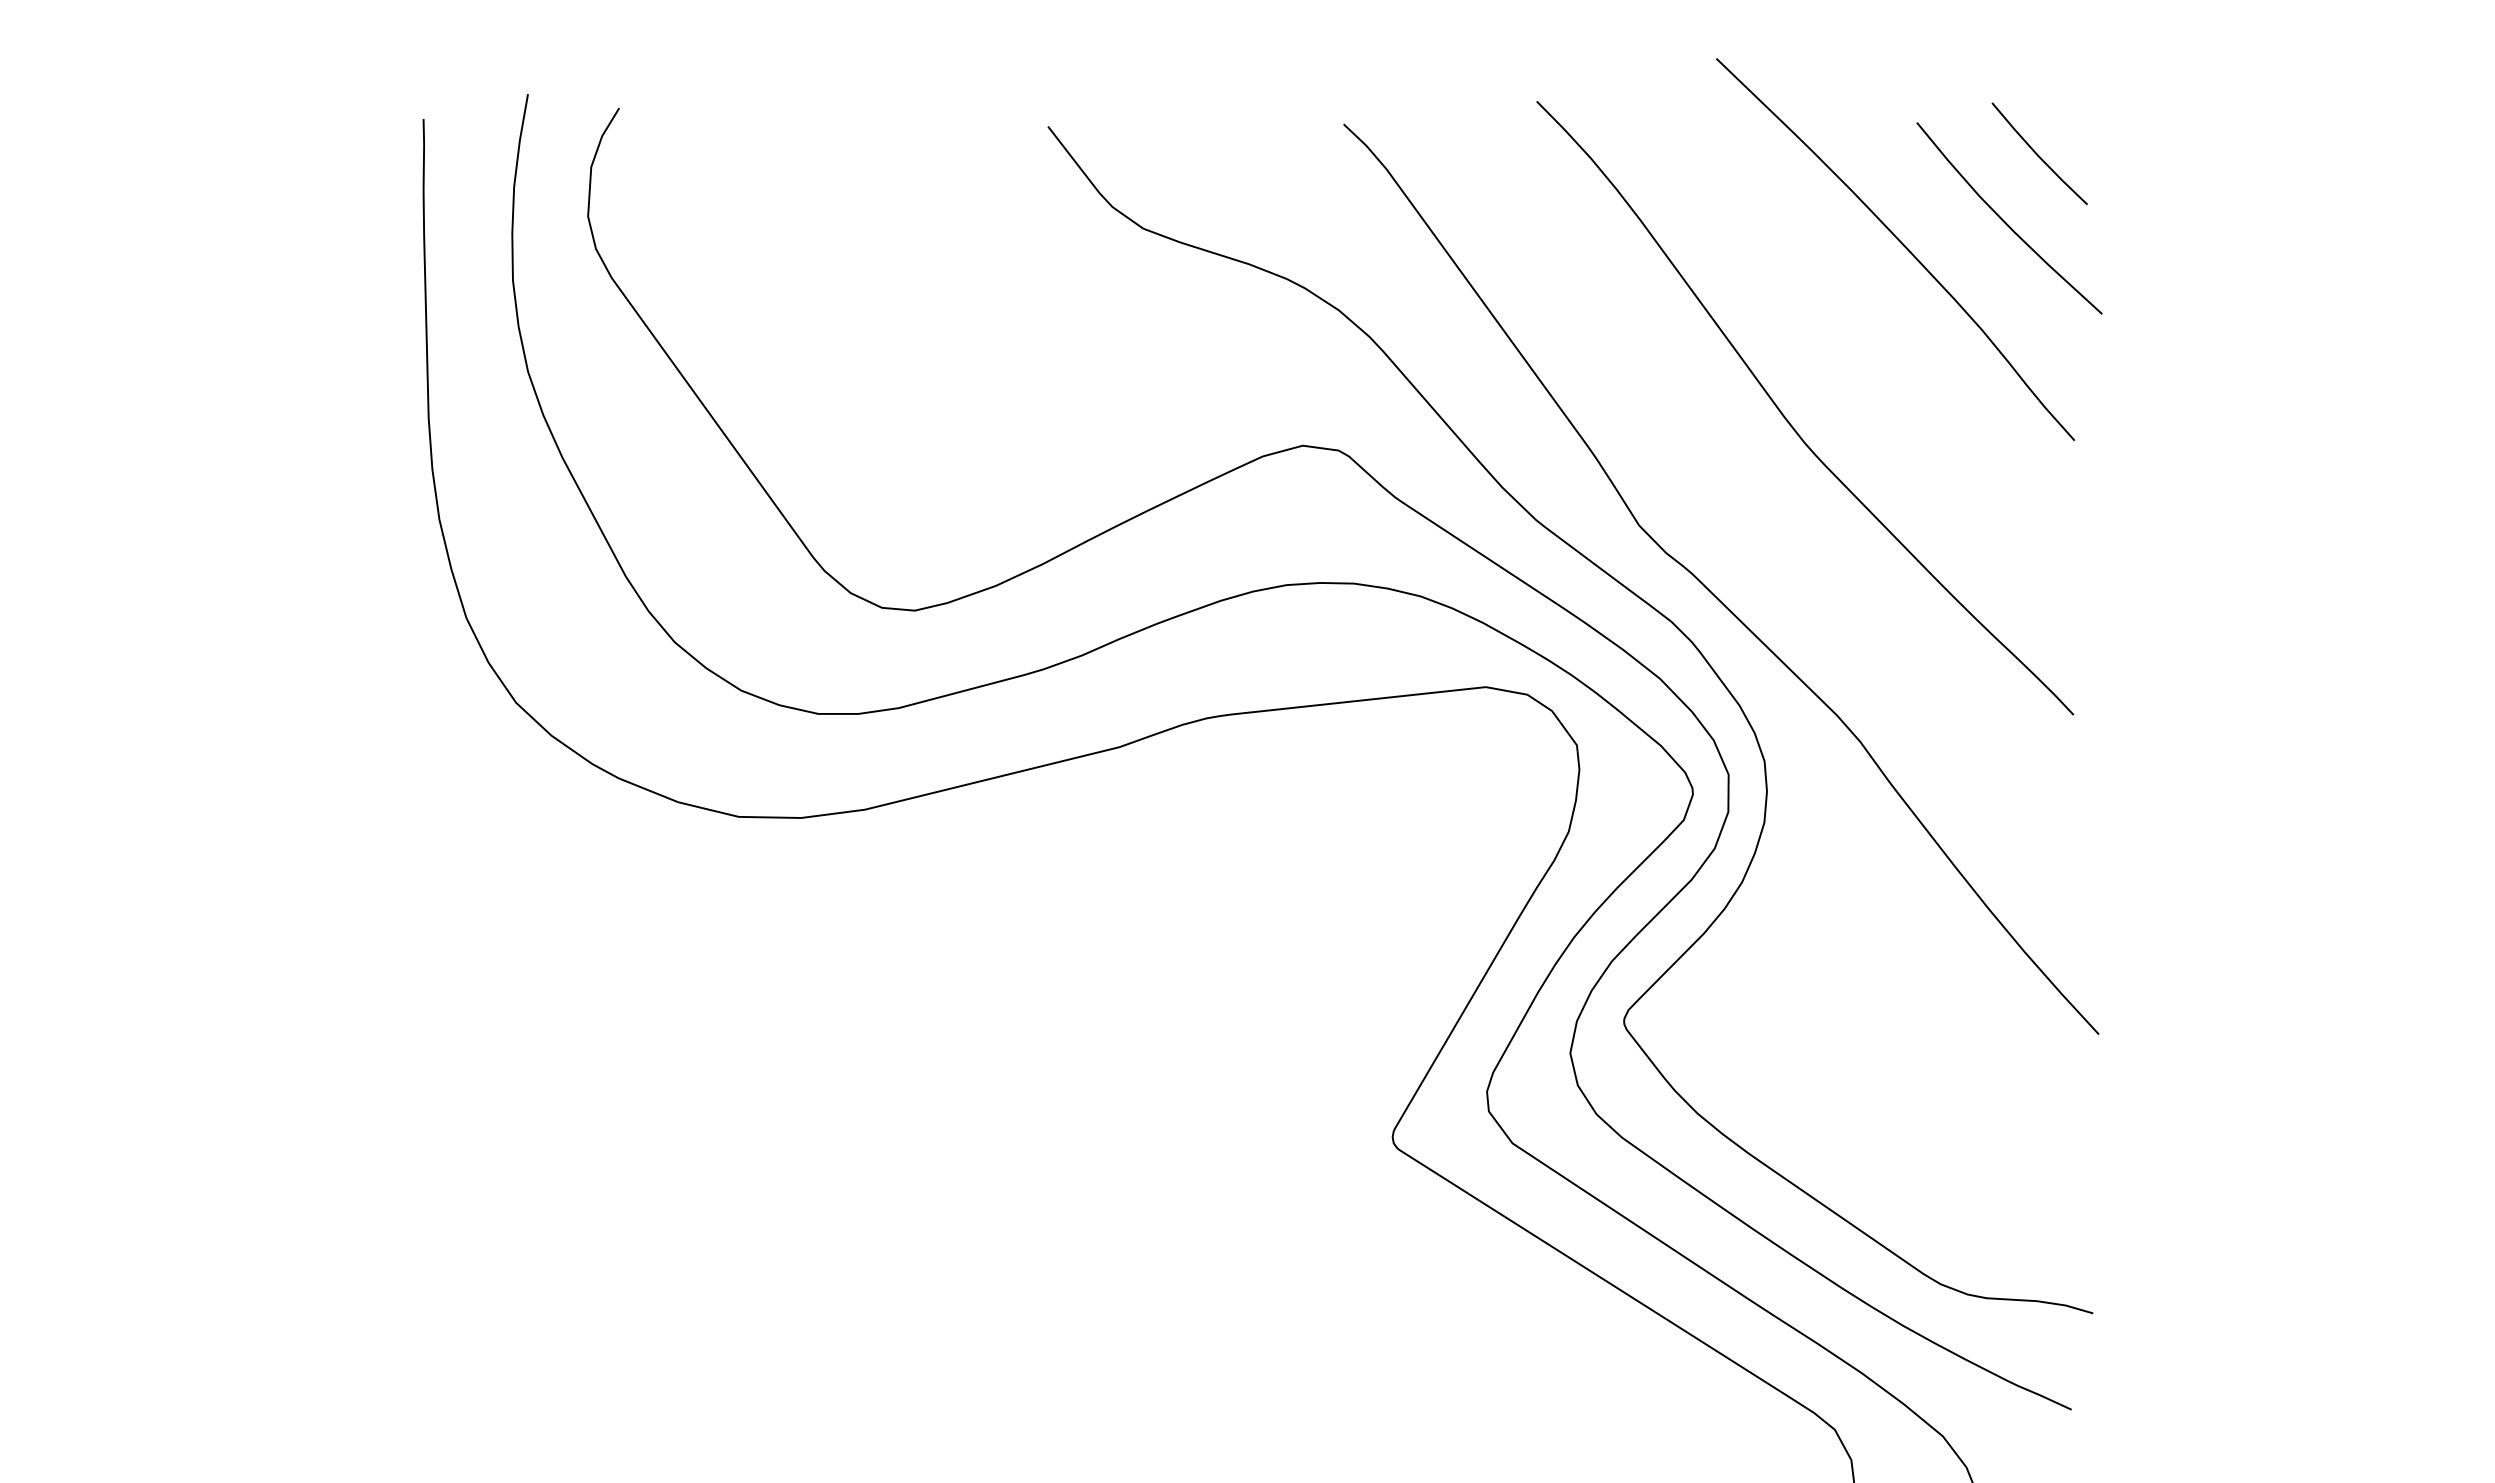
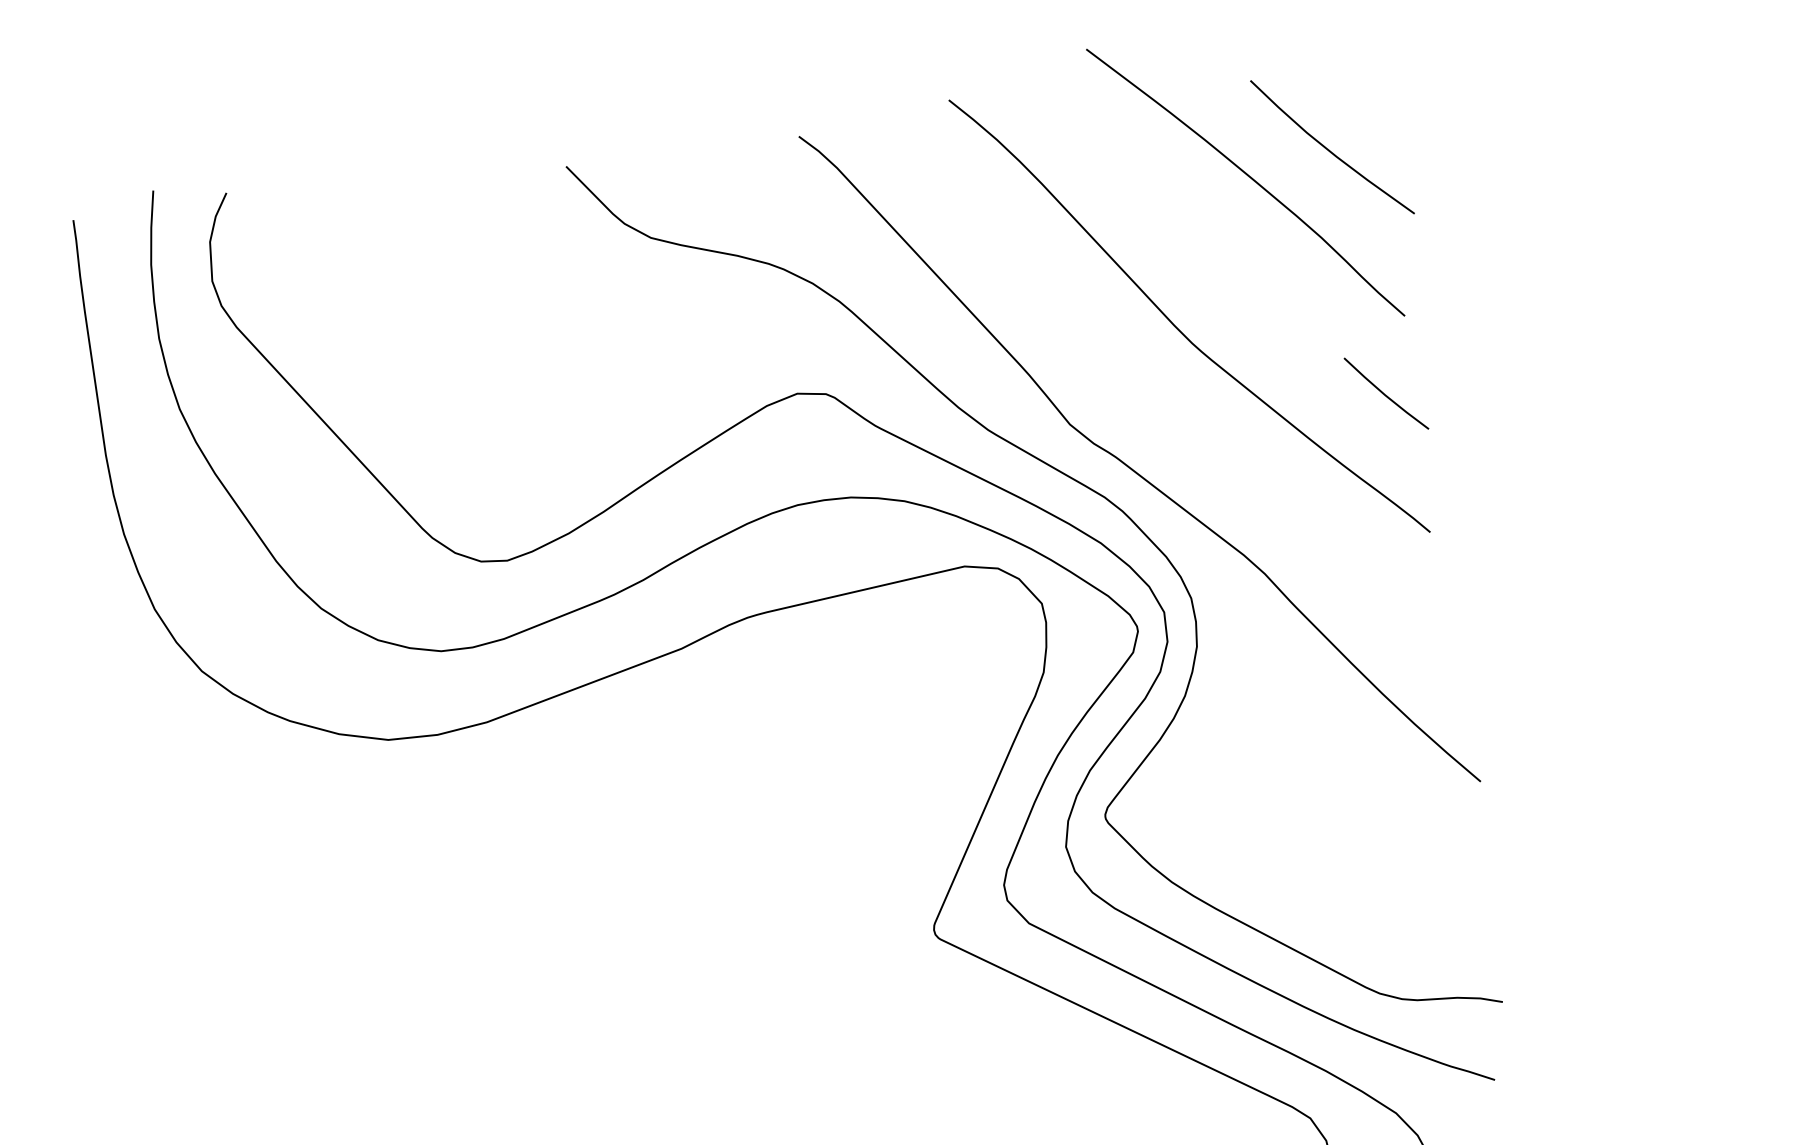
line: (2038, 154) -> (1385, 394), moved

